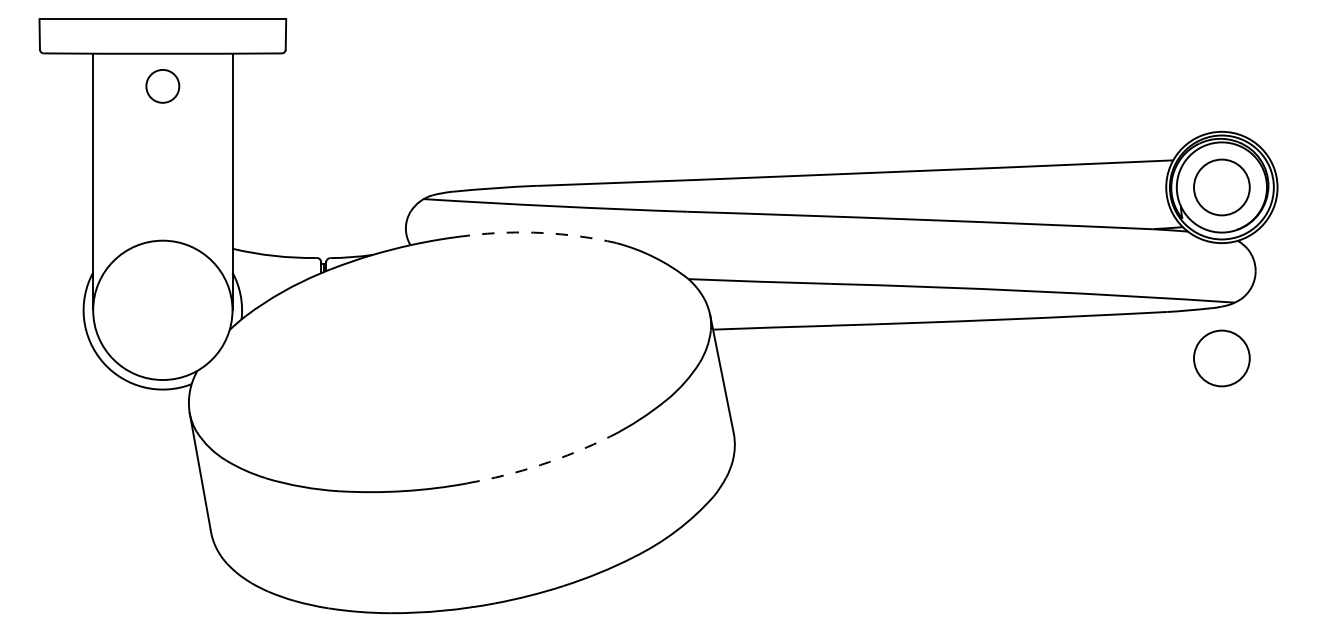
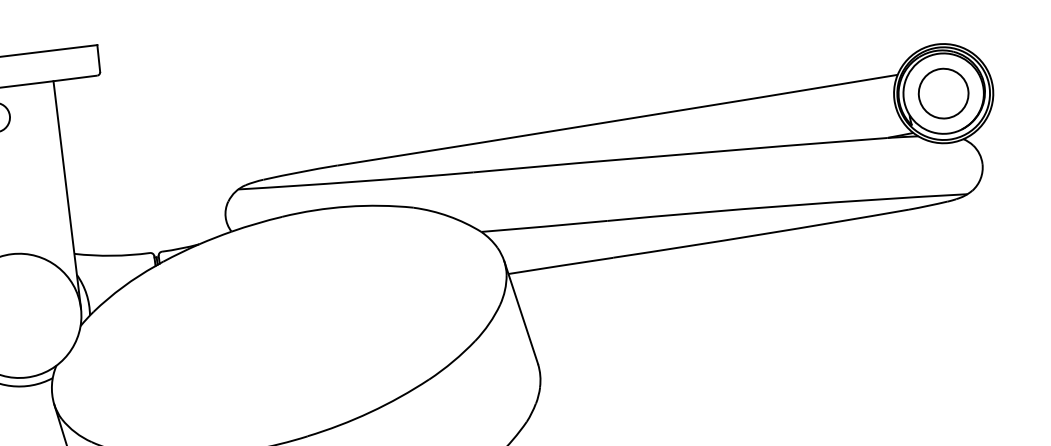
arc: (543, 233) -> (348, 207), dashed -> solid
circle: (1221, 358) -> (961, 245), removed
arc: (540, 465) -> (370, 412), dashed -> solid

